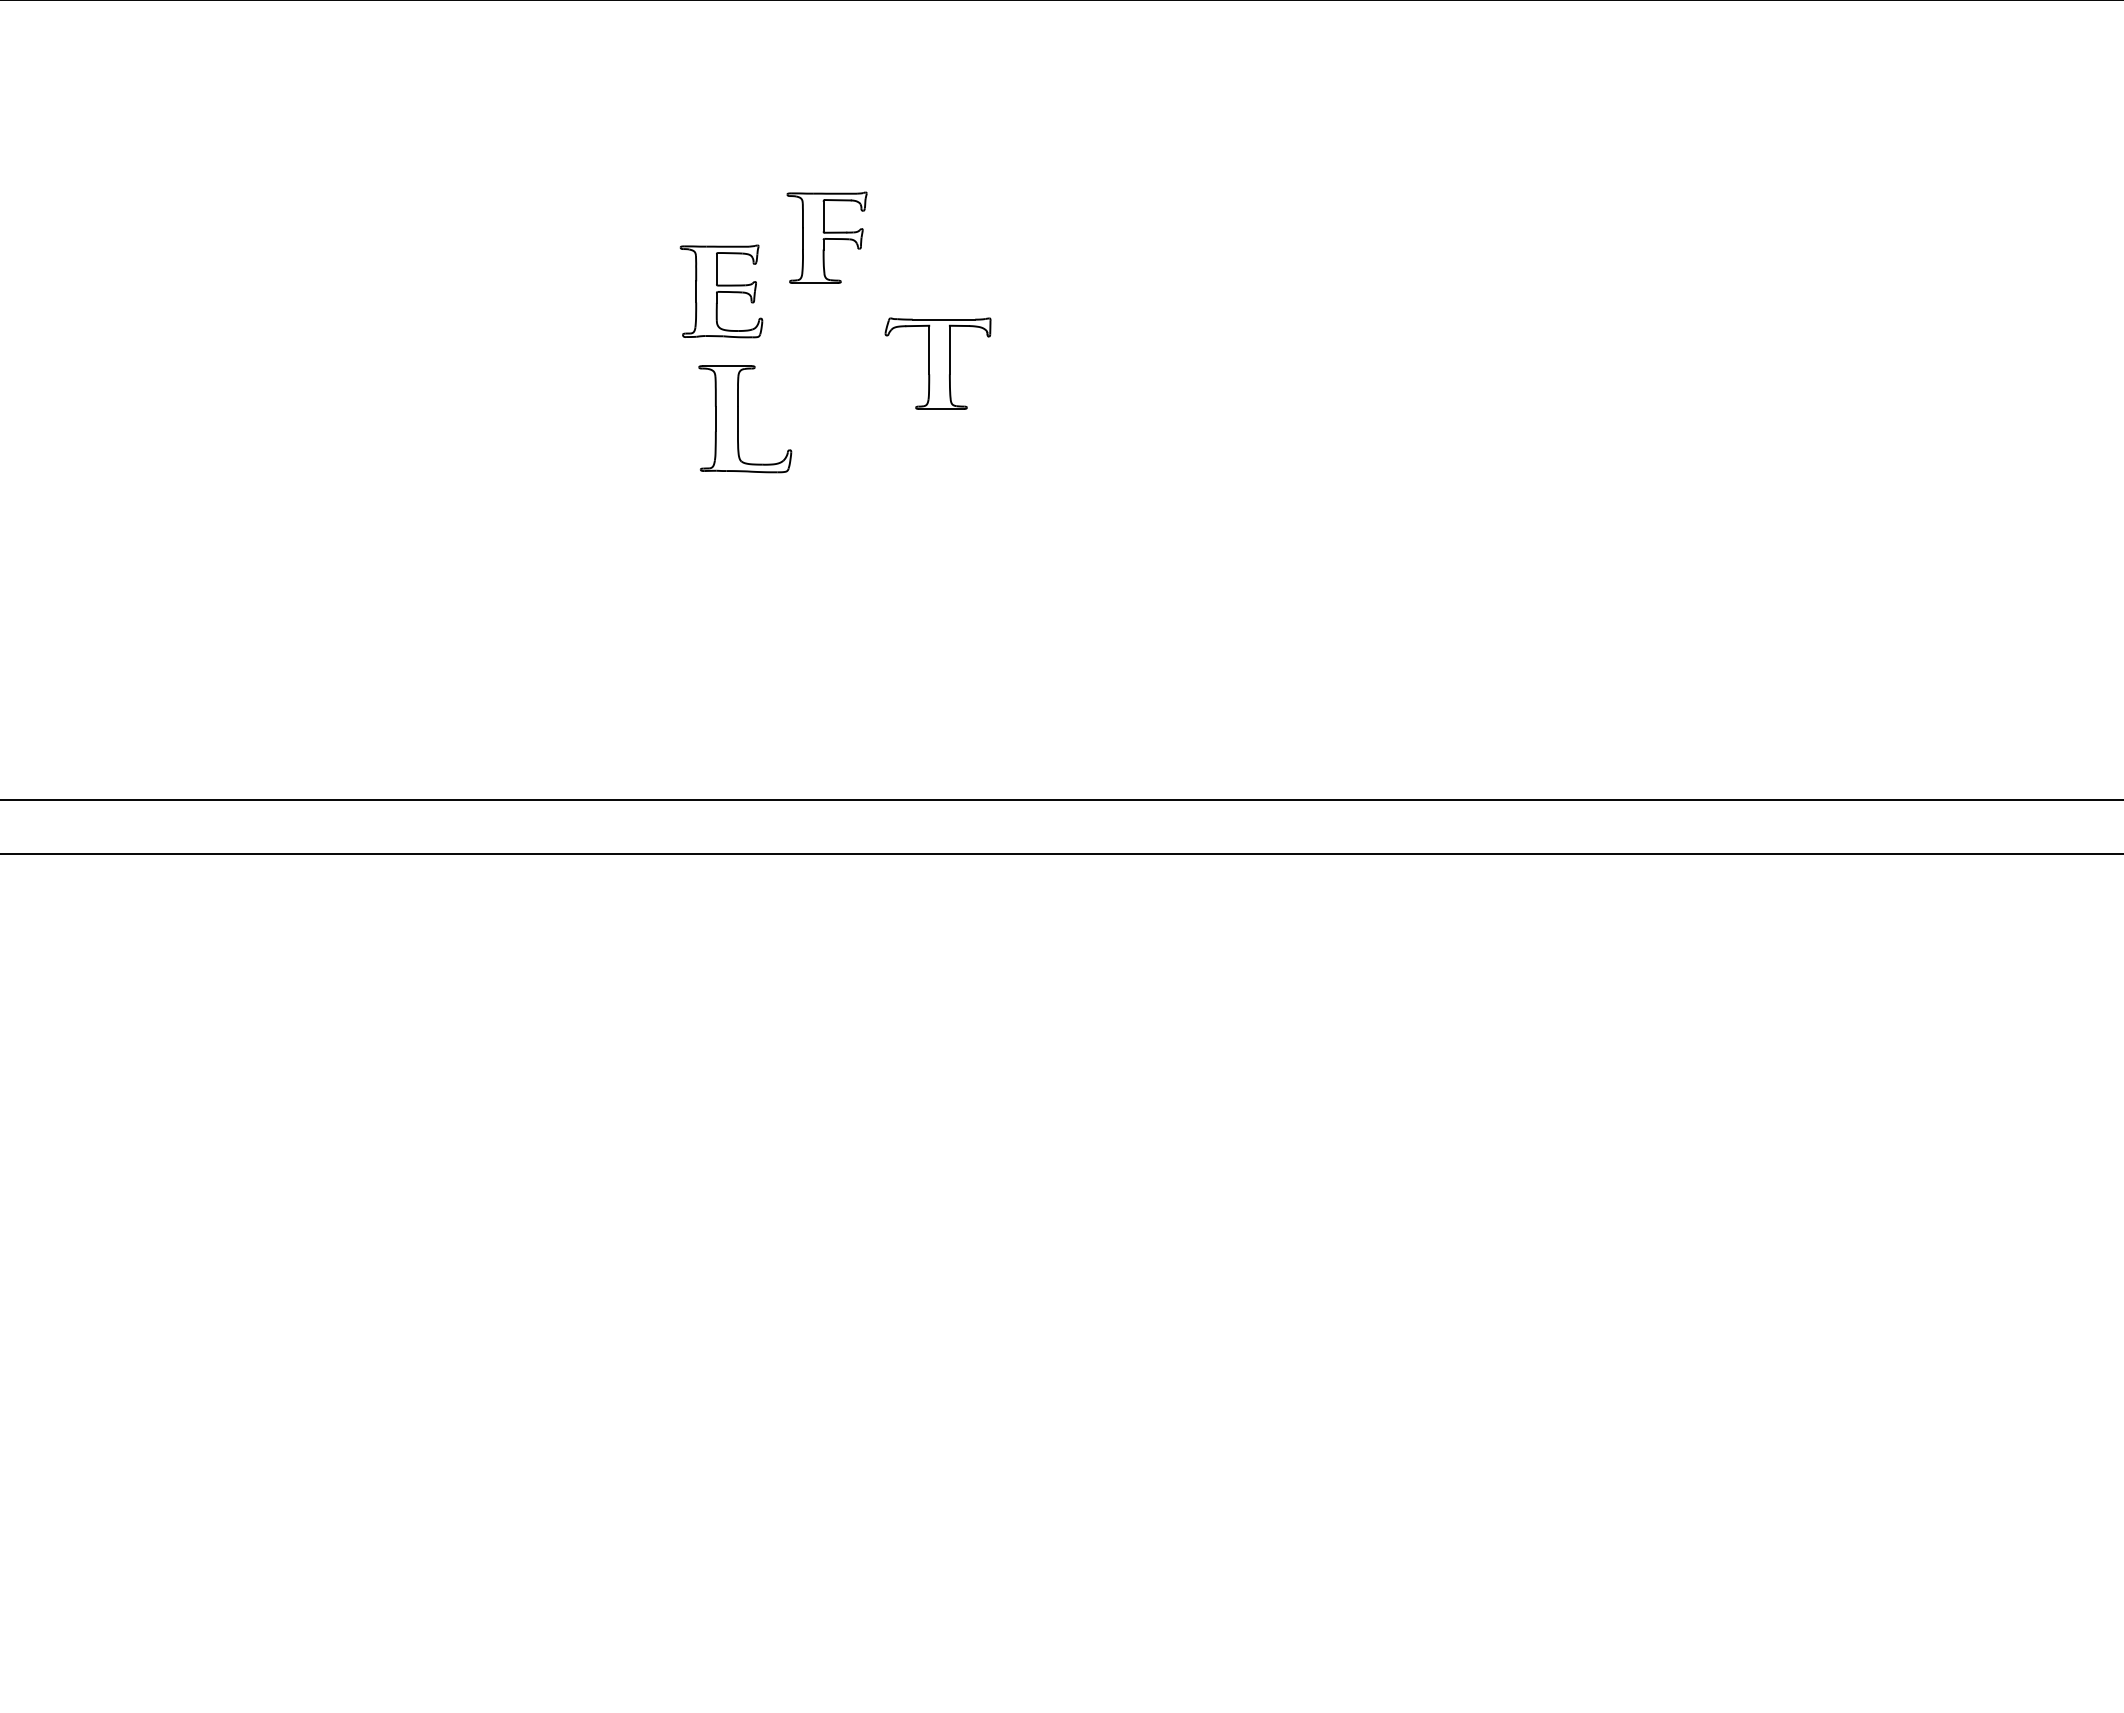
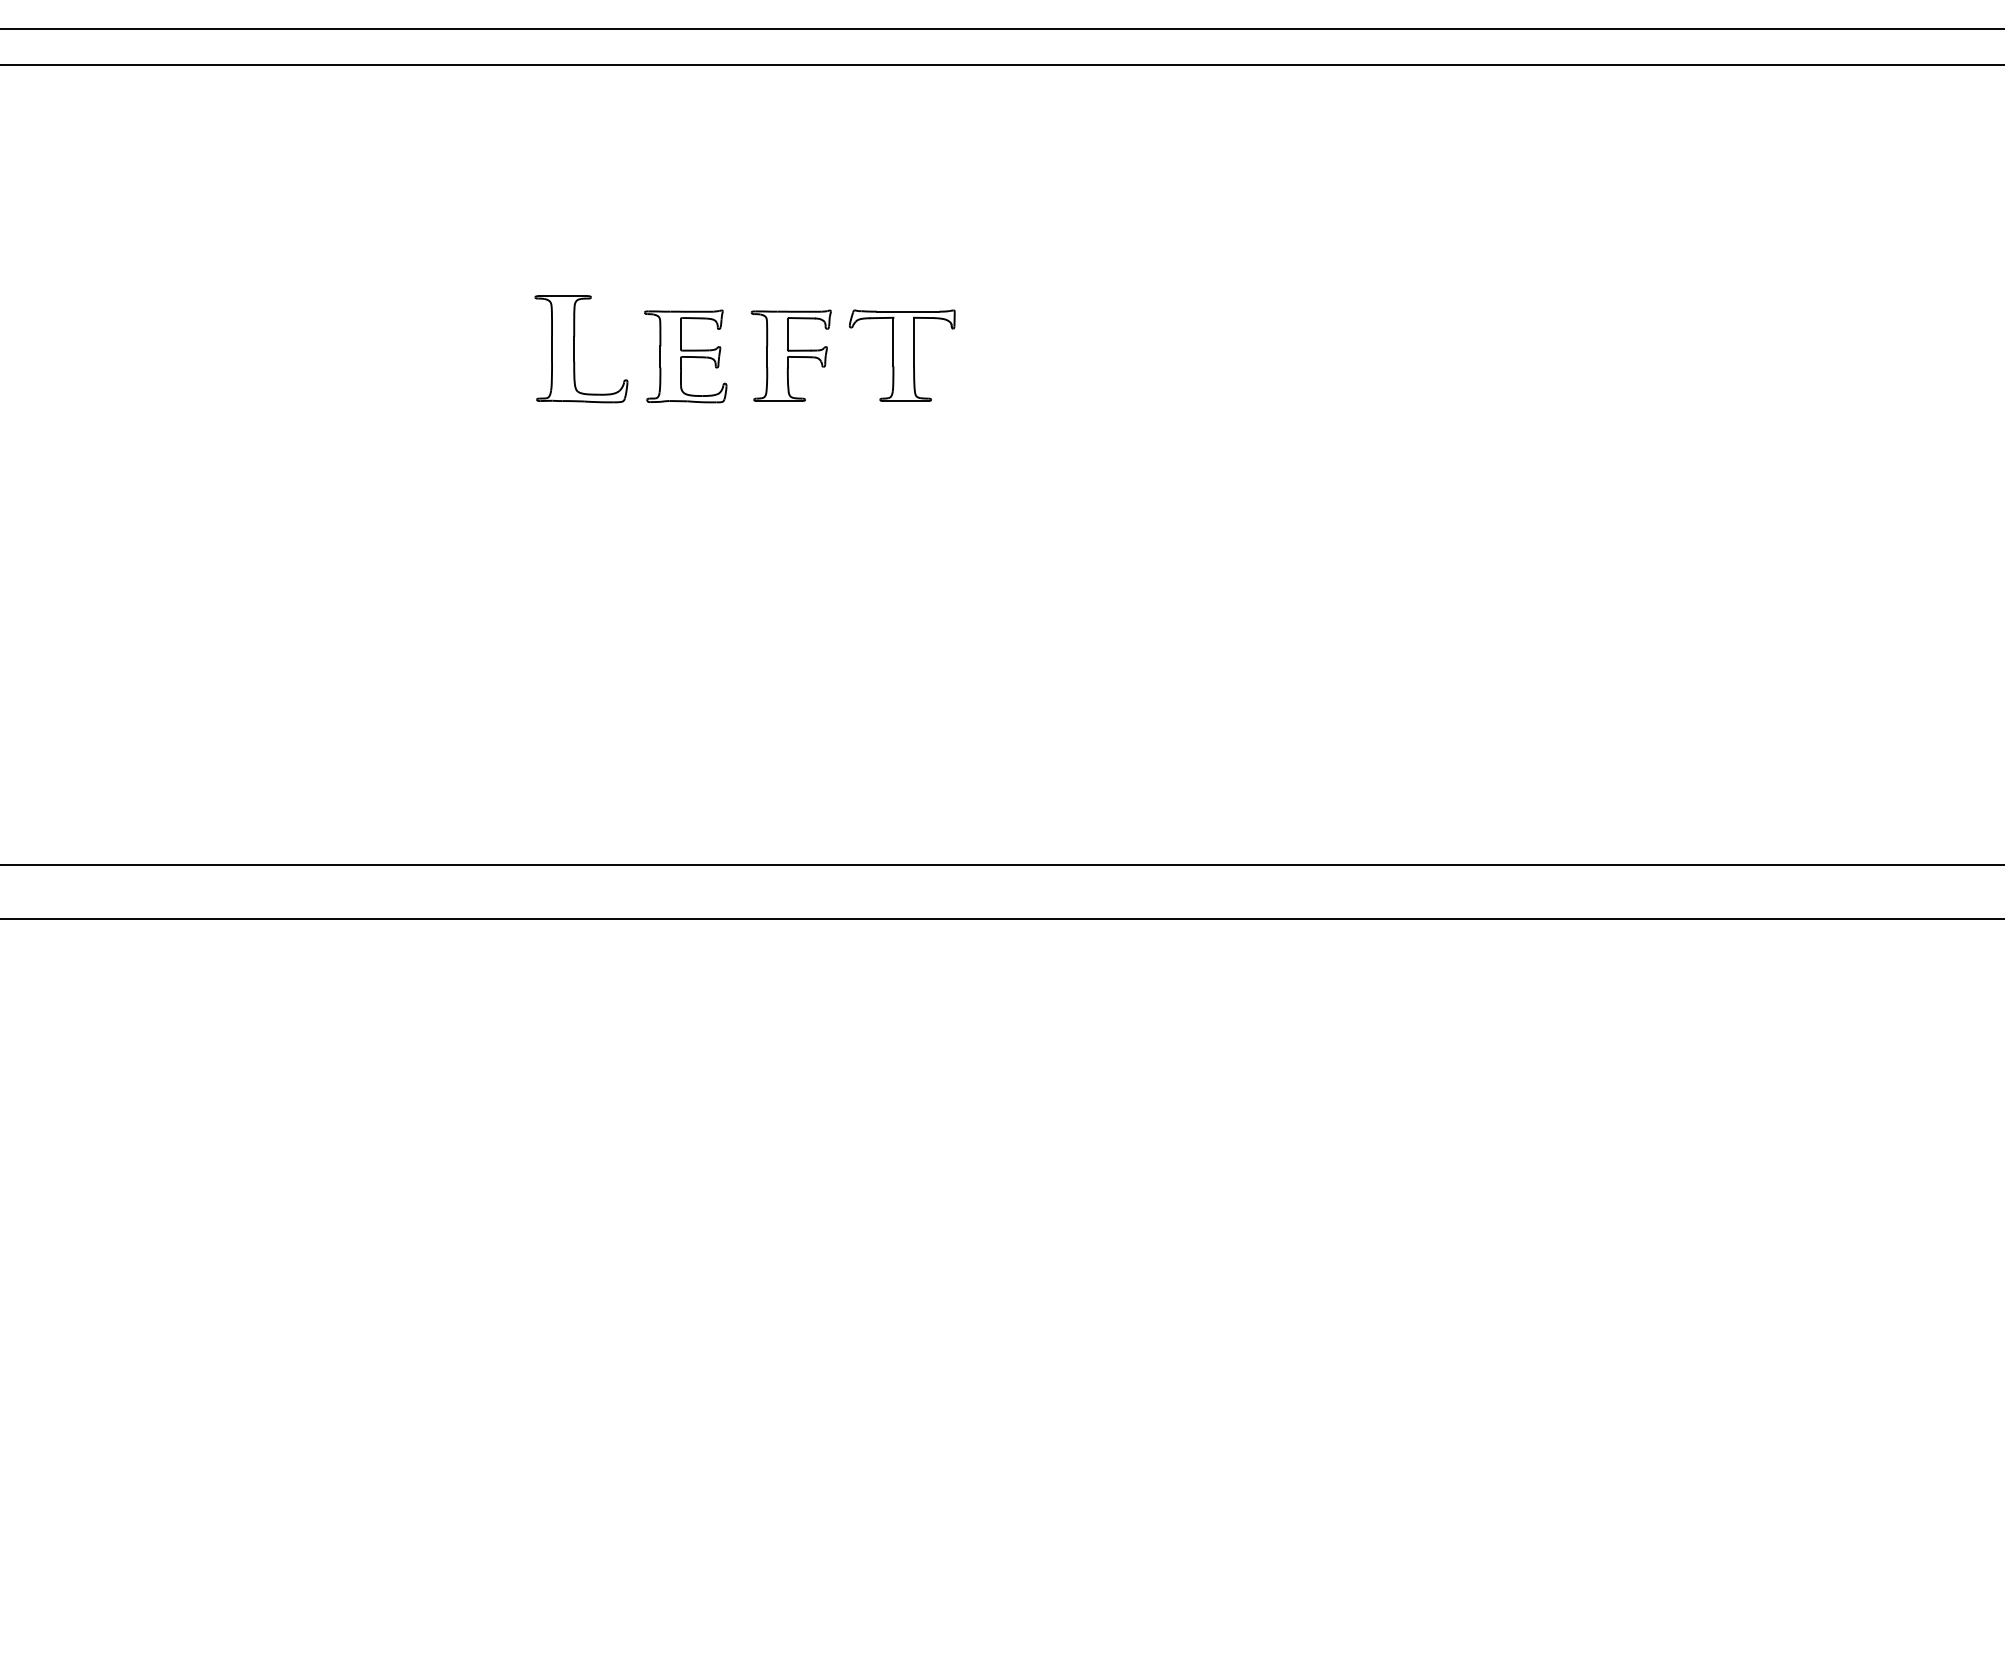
part: (826, 237) -> (790, 355), moved
part: (937, 363) -> (901, 355), moved
part: (738, 419) -> (574, 349), moved

